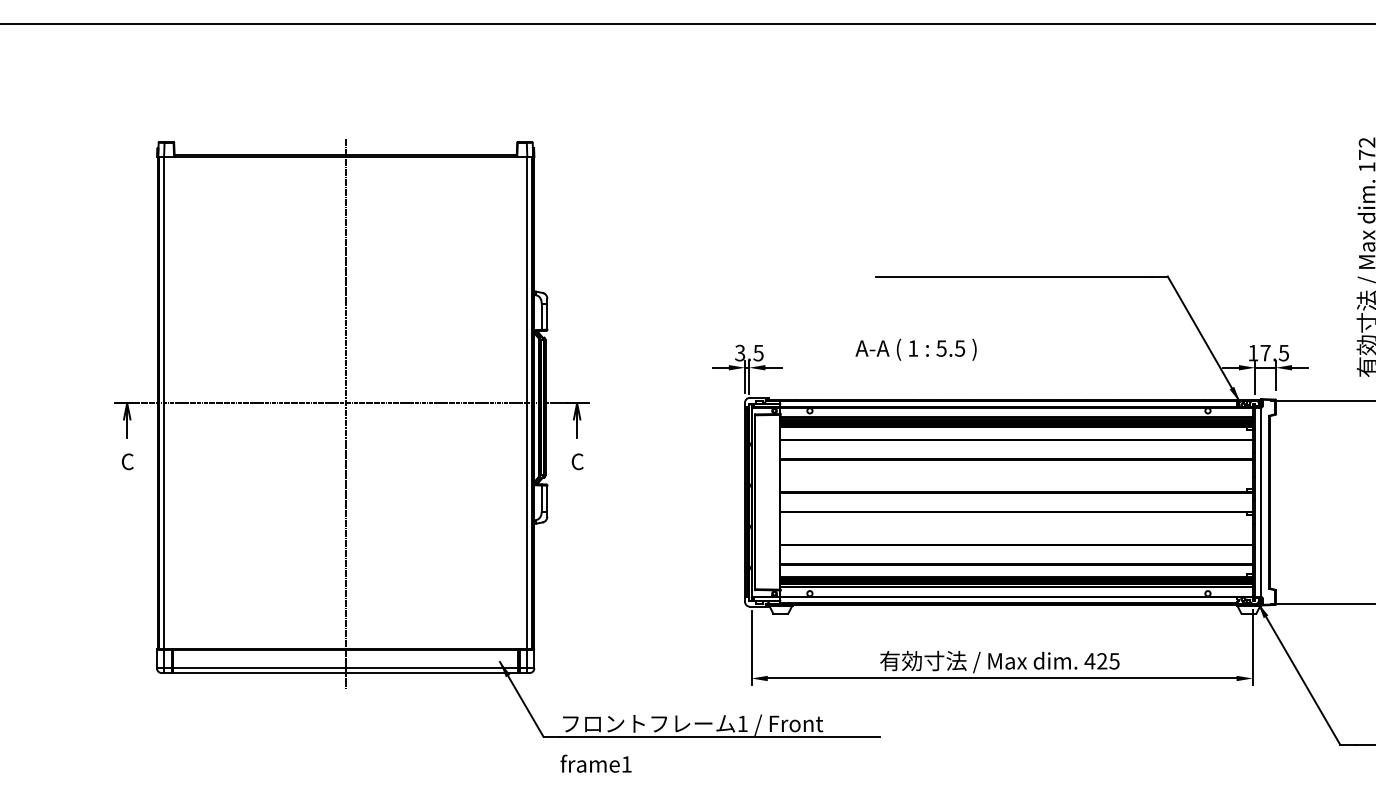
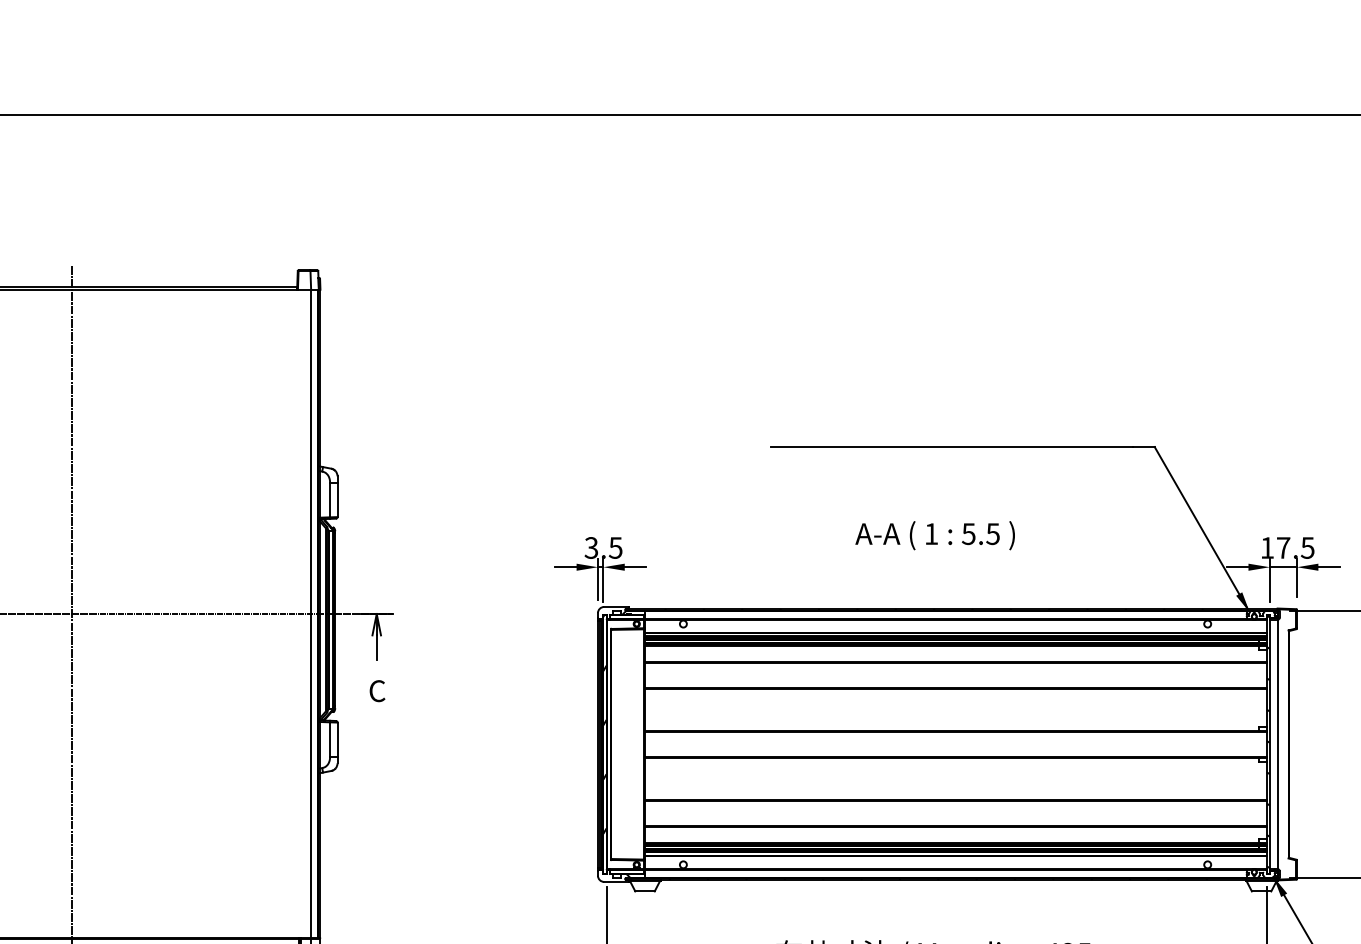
text: (915, 349) -> (934, 535), moved

